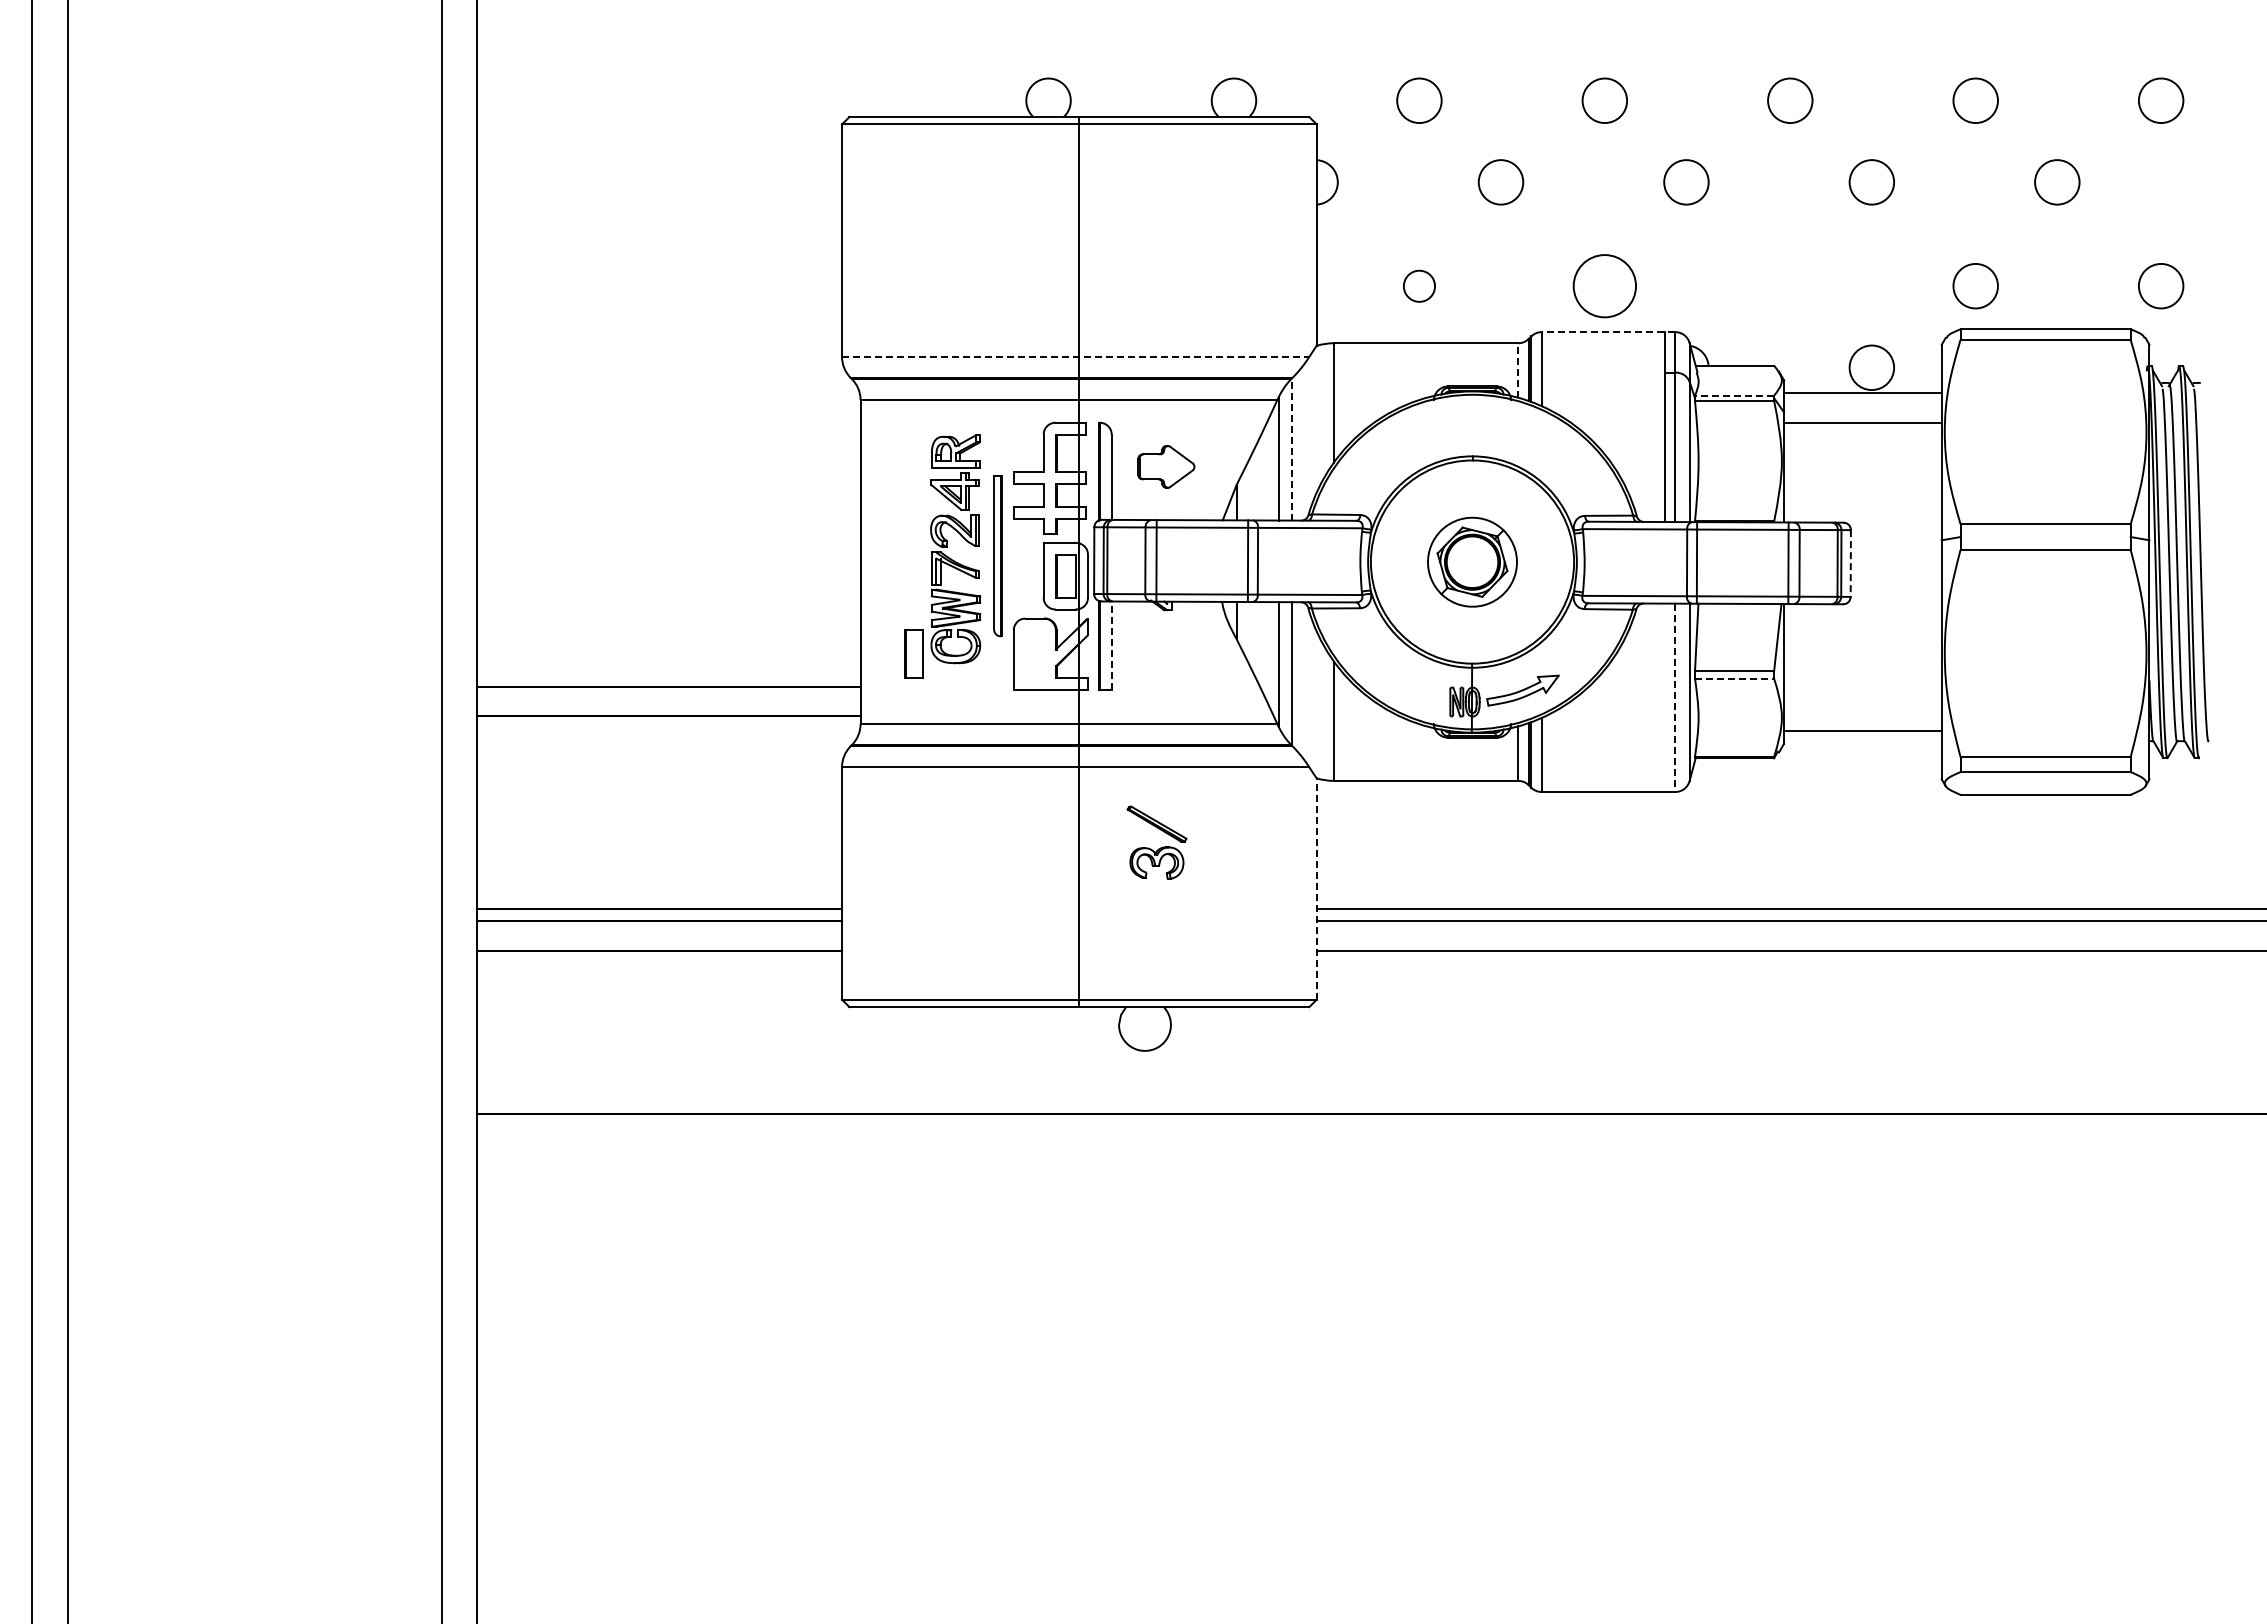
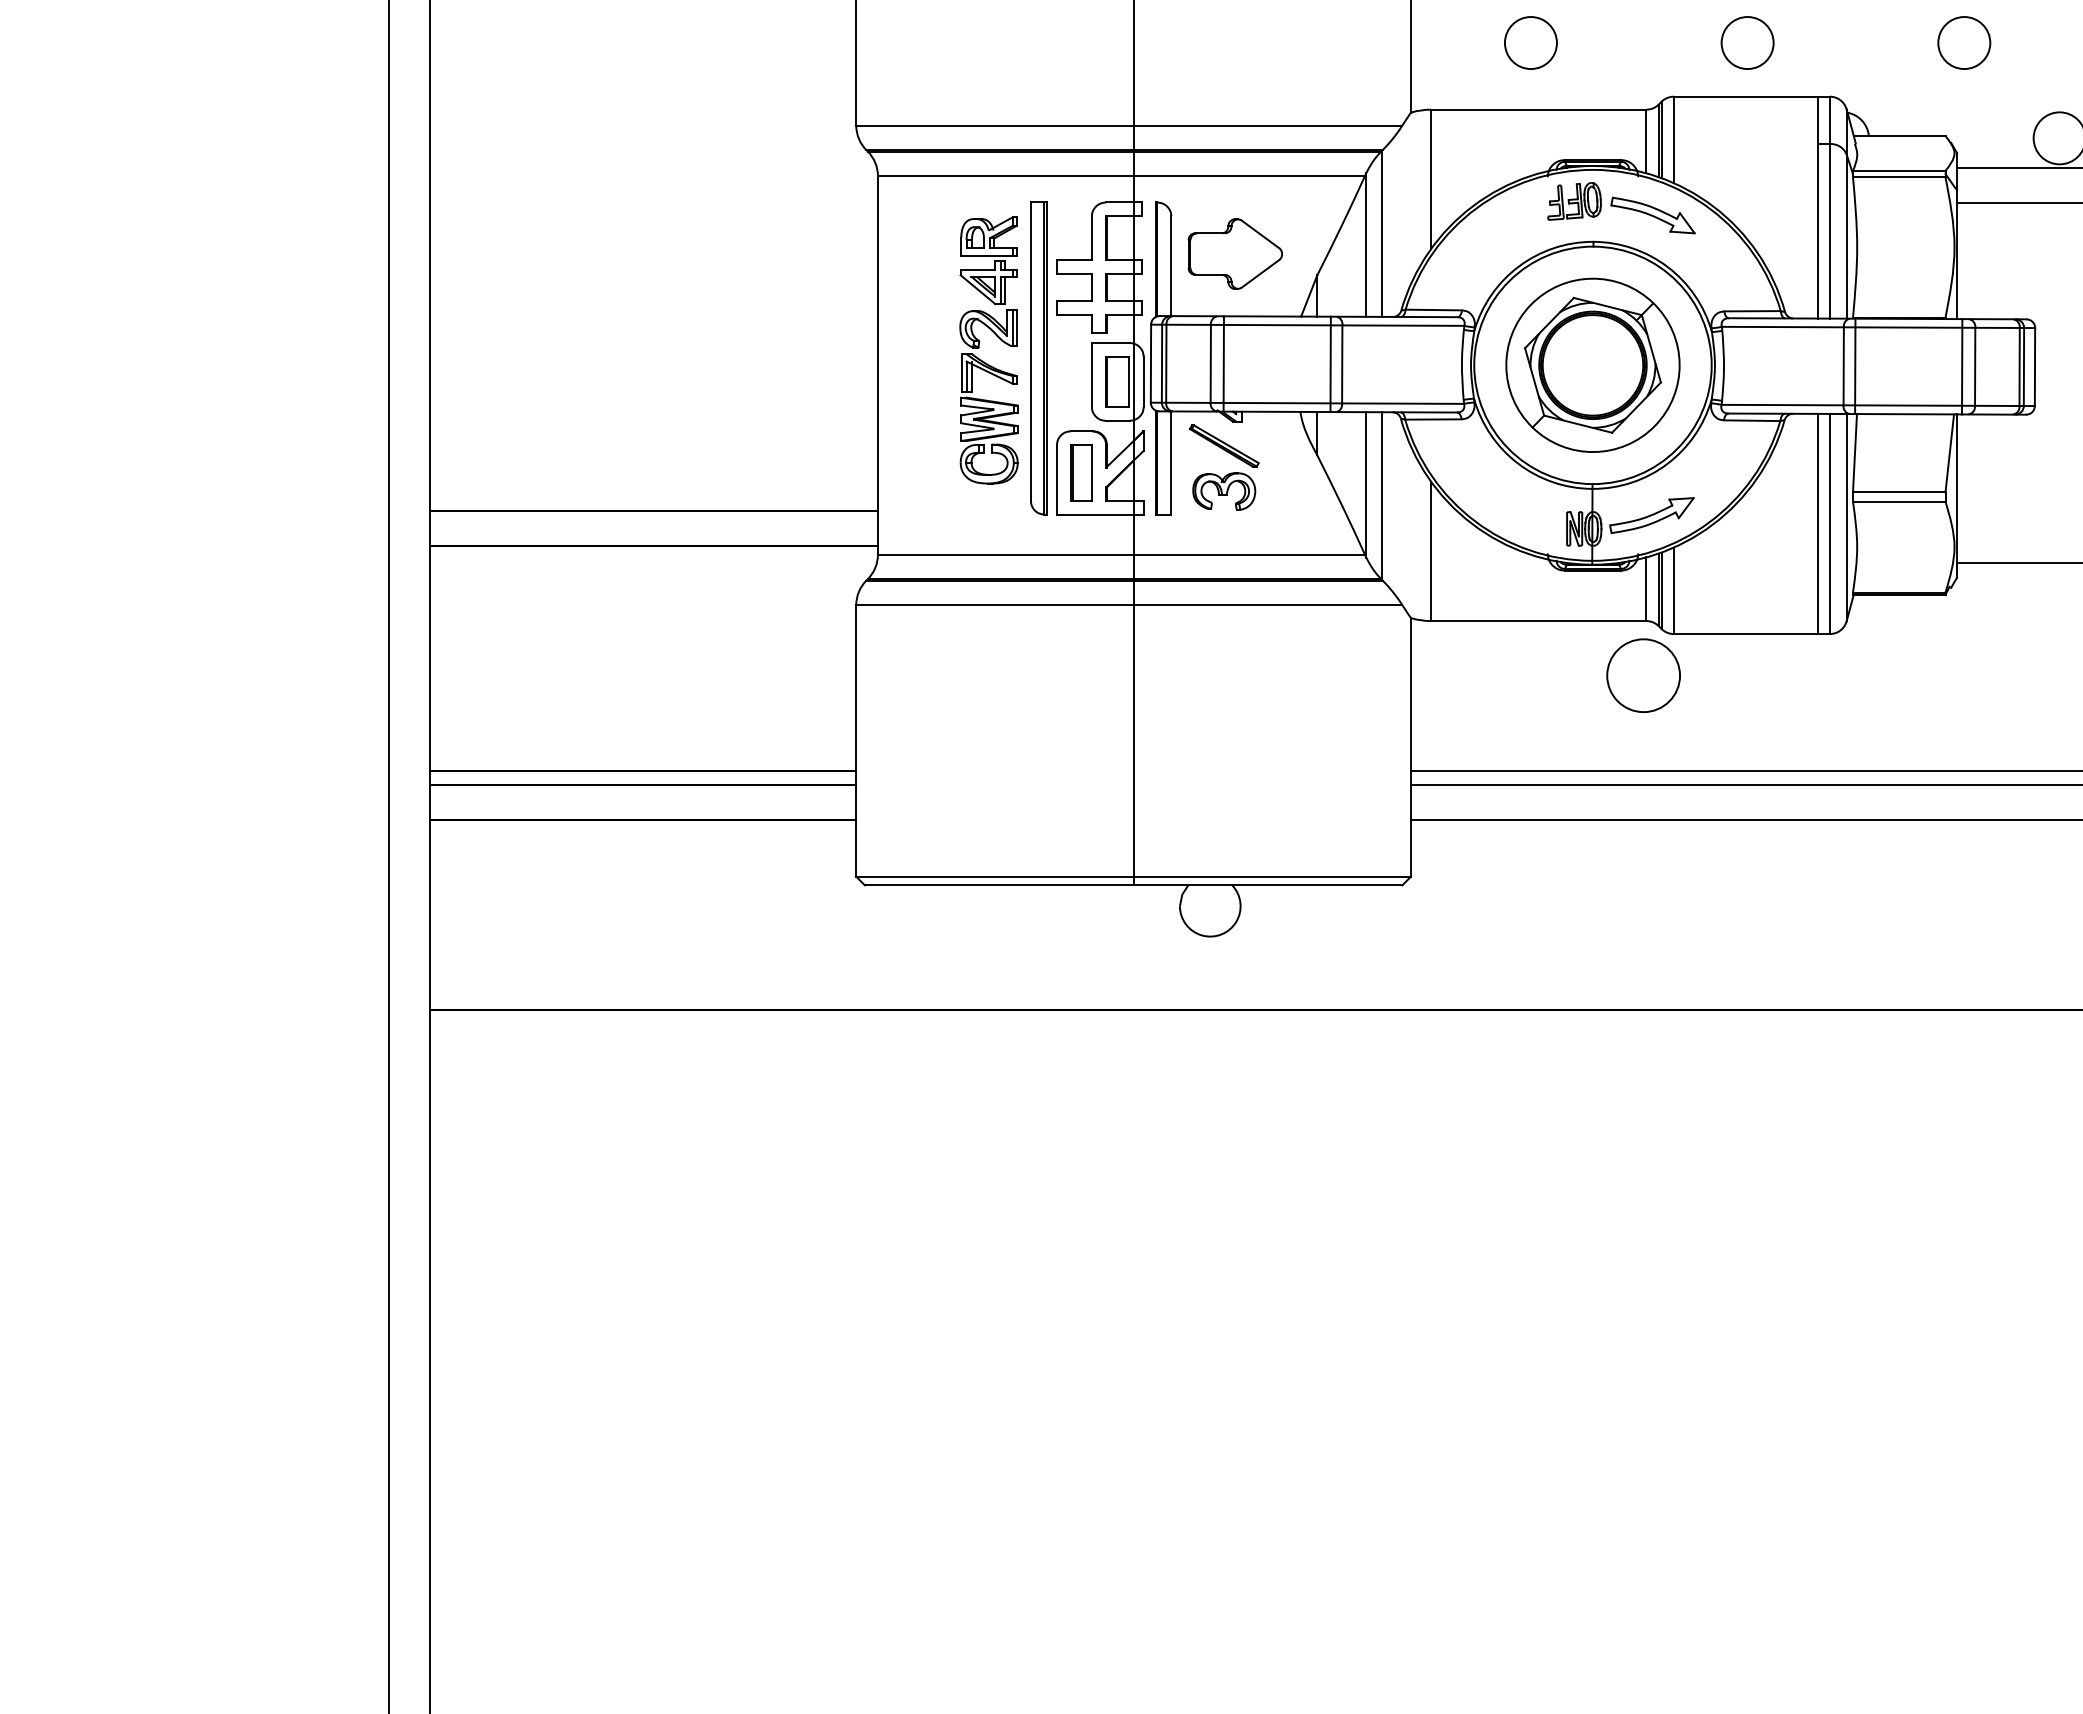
circle: (1604, 285) -> (1747, 42), size x0.71
circle: (1419, 286) -> (1531, 43), size x1.43
circle: (1790, 286) -> (1964, 43), added
line: (1608, 332) -> (1751, 97), dashed -> solid
line: (1075, 356) -> (1129, 125), dashed -> solid
line: (1518, 370) -> (1646, 141), dashed -> solid
line: (1734, 395) -> (1899, 170), dashed -> solid
part: (1496, 427) -> (1621, 208), added
line: (1291, 449) -> (1381, 233), dashed -> solid
part: (1166, 466) -> (1235, 253), size x1.43
part: (997, 556) -> (1037, 358), size x1.67
part: (1472, 562) -> (1592, 365), size x1.67
line: (1850, 564) -> (2034, 368), dashed -> solid
line: (1111, 645) -> (1171, 462), dashed -> solid
part: (913, 653) -> (1081, 472), moved
line: (1734, 678) -> (1899, 501), dashed -> solid
line: (1665, 697) -> (1818, 523), added
line: (1675, 698) -> (1830, 524), dashed -> solid
circle: (1515, 827) -> (1643, 675), added
part: (1158, 848) -> (1226, 474), moved
line: (1316, 889) -> (1410, 747), dashed -> solid

